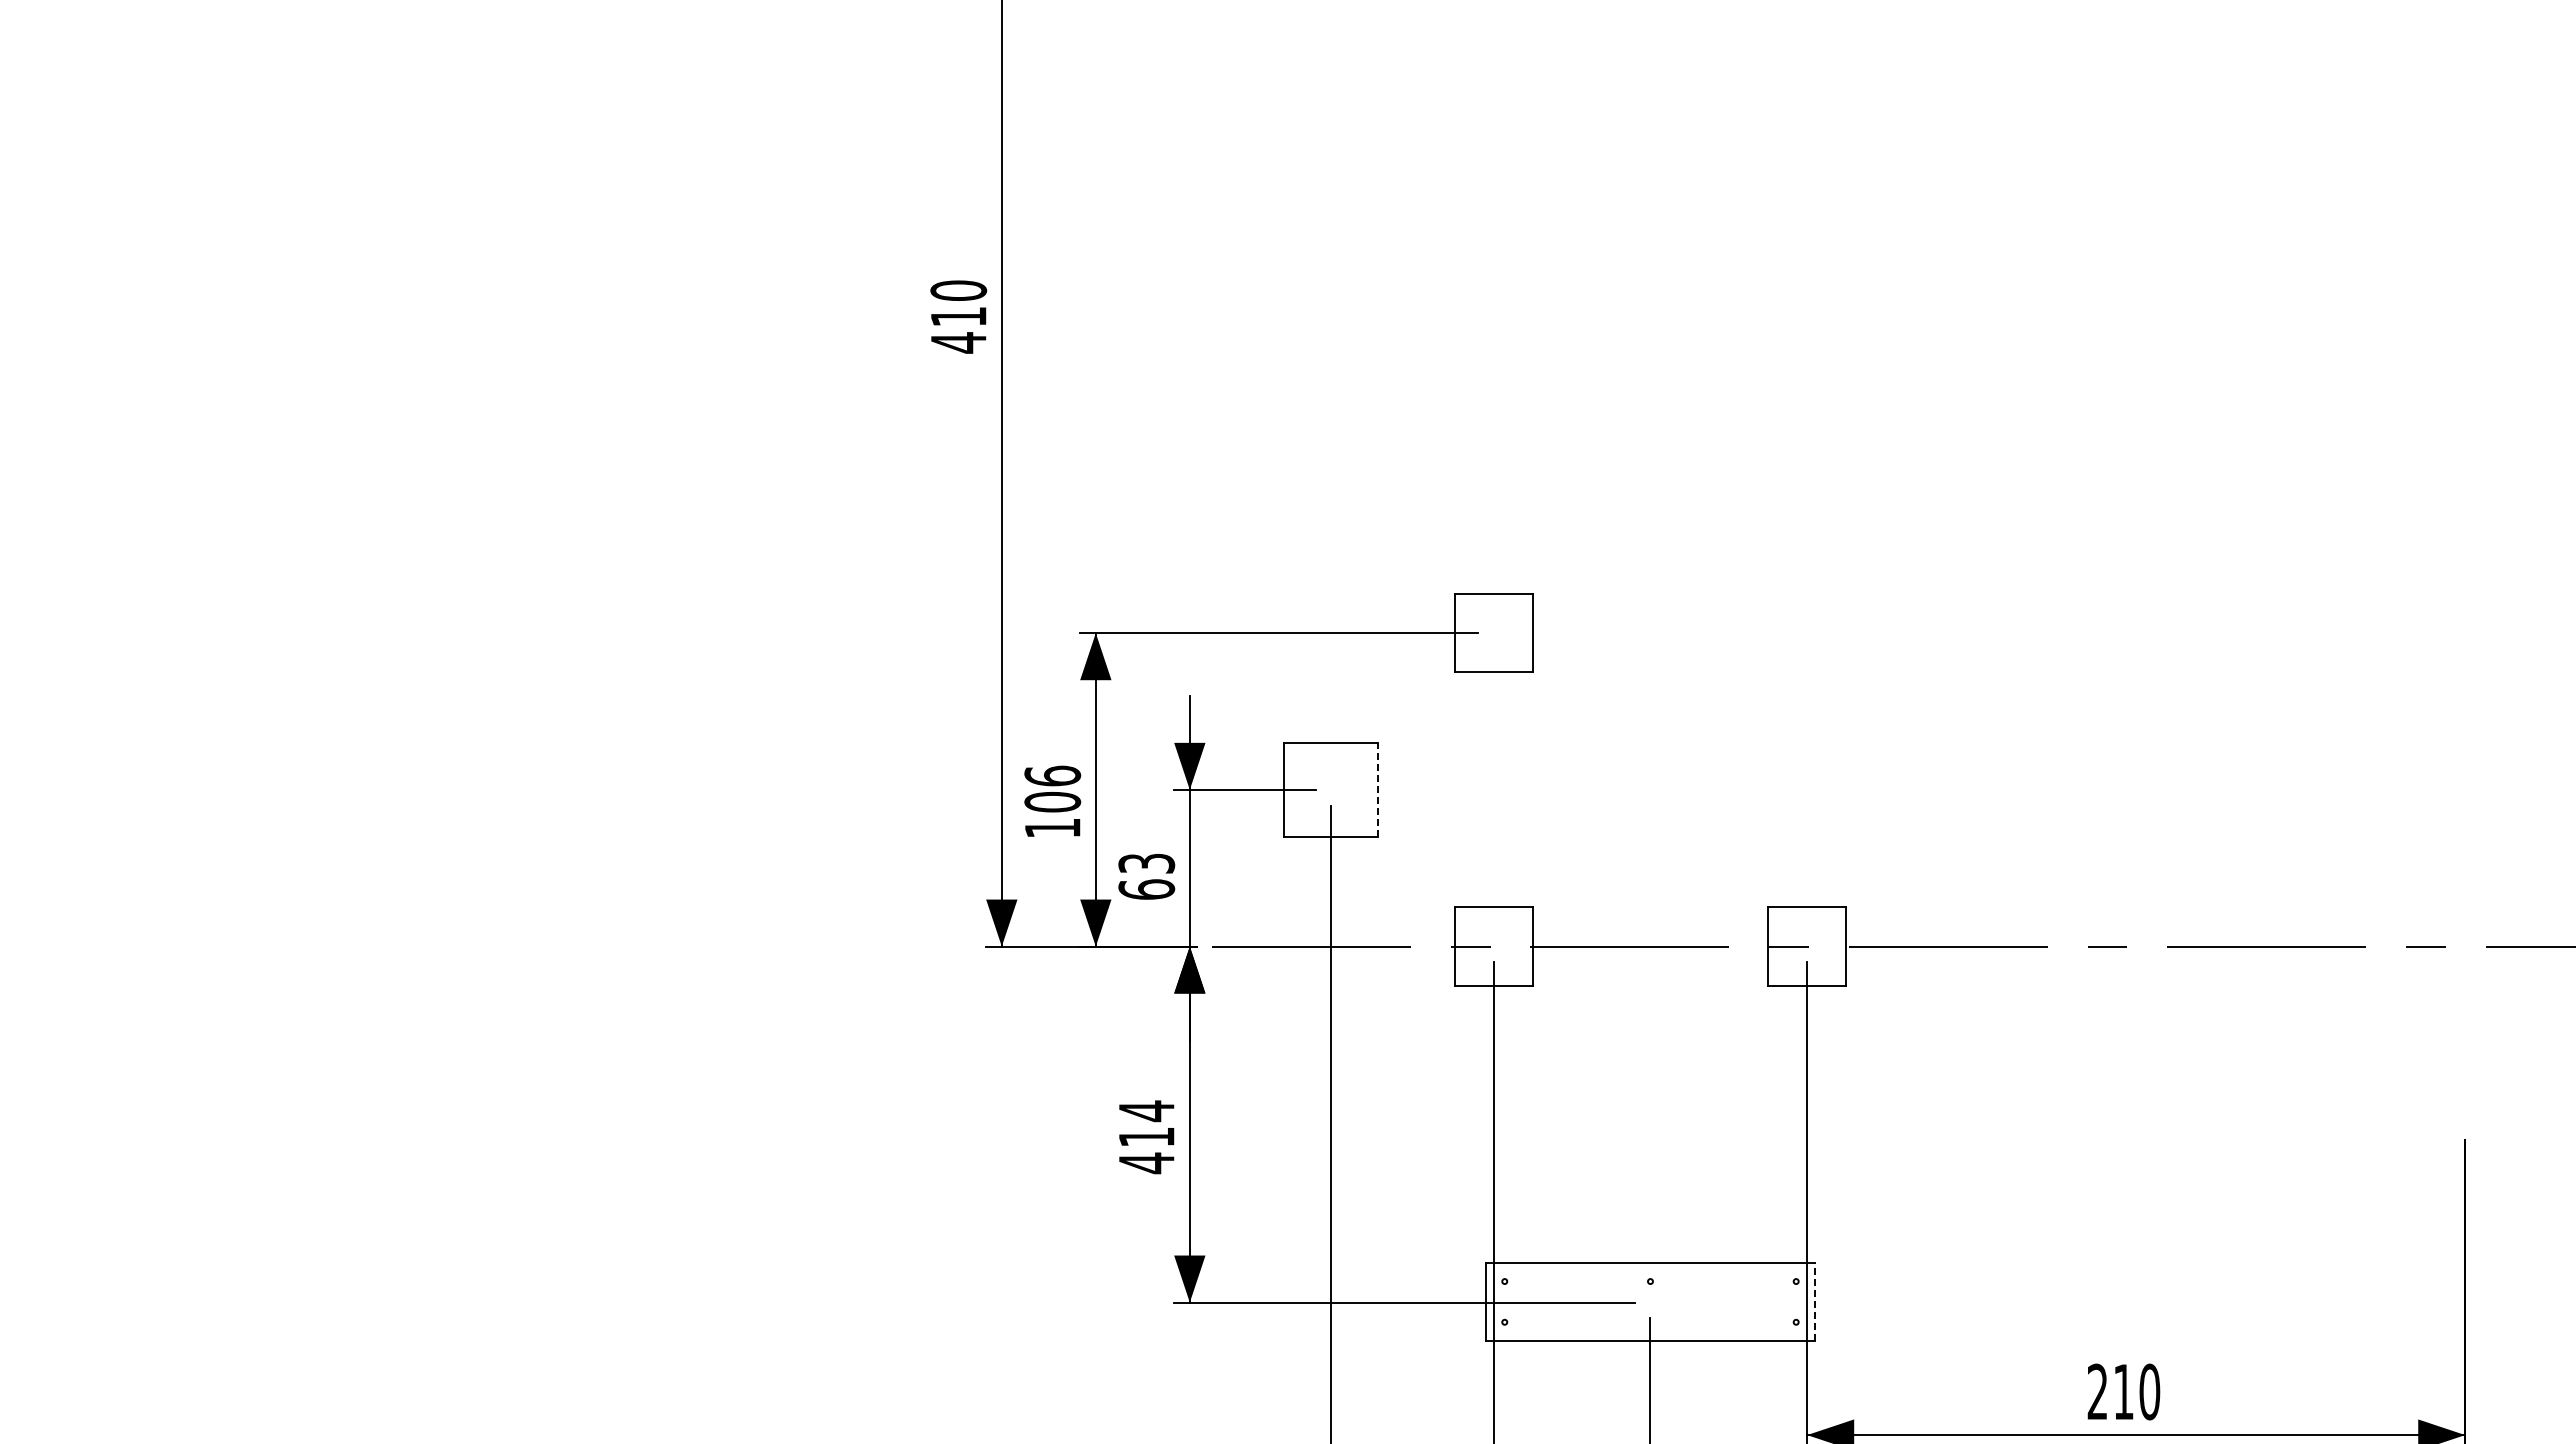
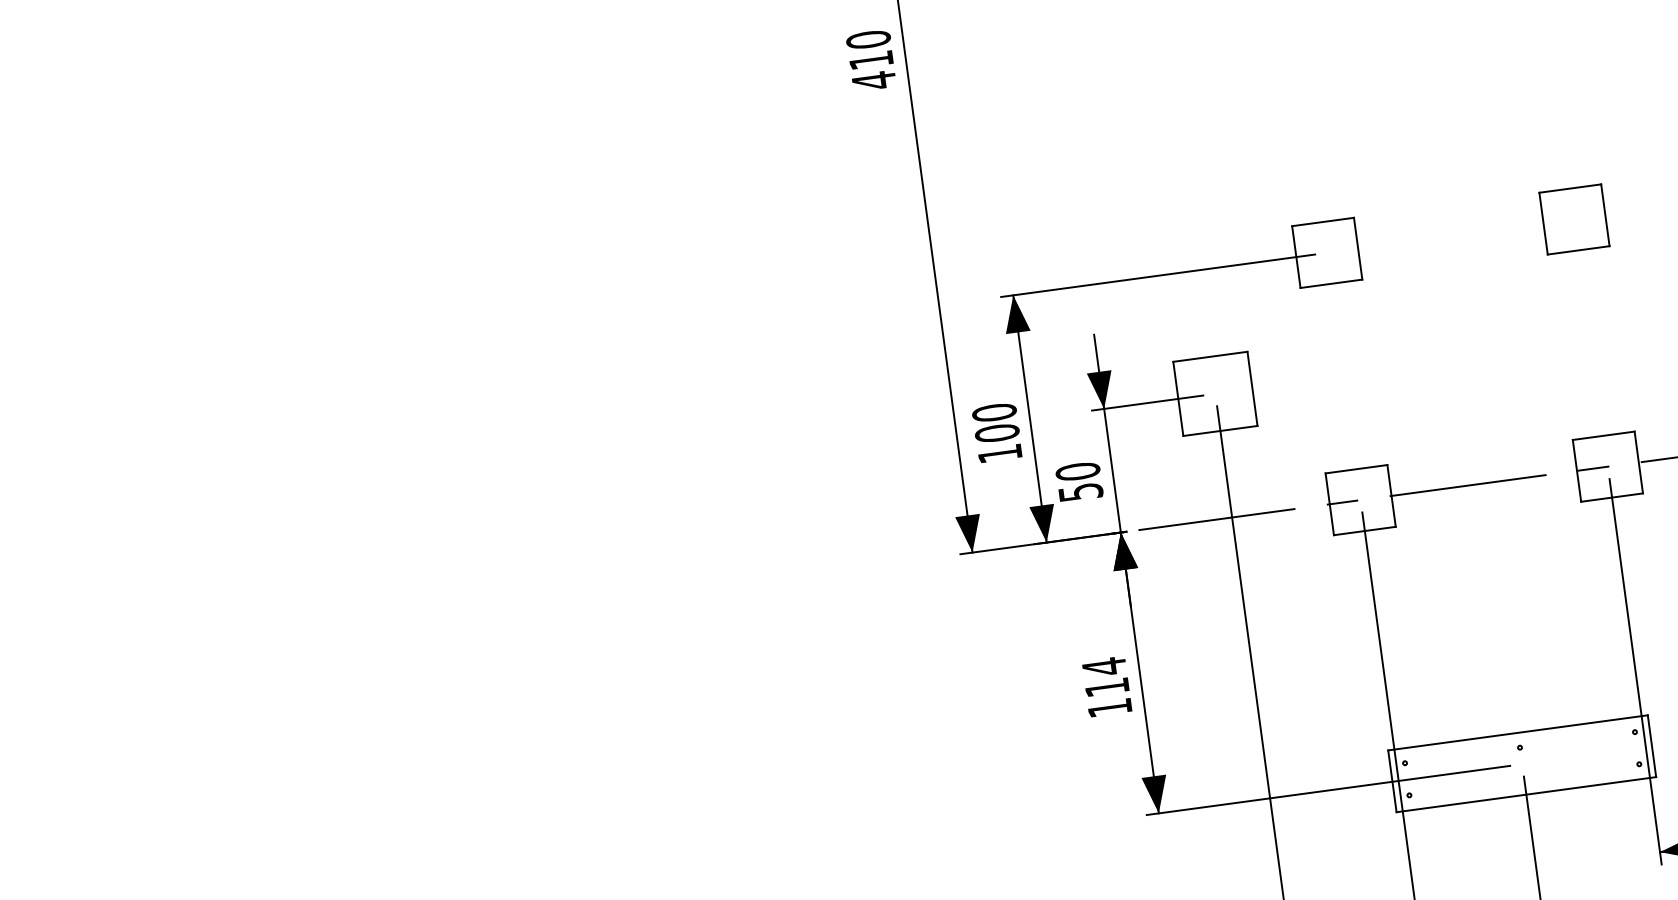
part: (1806, 632) -> (1573, 219), added
text: (1052, 775) -> (994, 412), 106 -> 100
line: (1377, 789) -> (1252, 388), dashed -> solid
text: (1146, 876) -> (1079, 481), 63 -> 50
text: (1146, 1163) -> (1109, 708), 414 -> 114
line: (1815, 1301) -> (1652, 745), dashed -> solid

